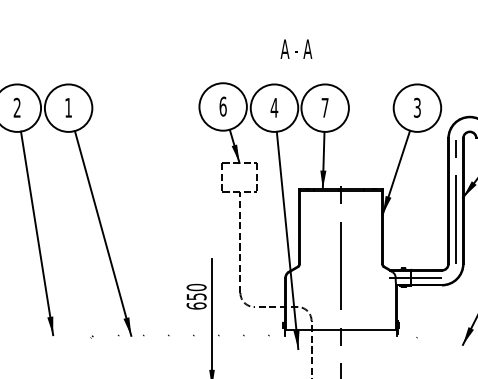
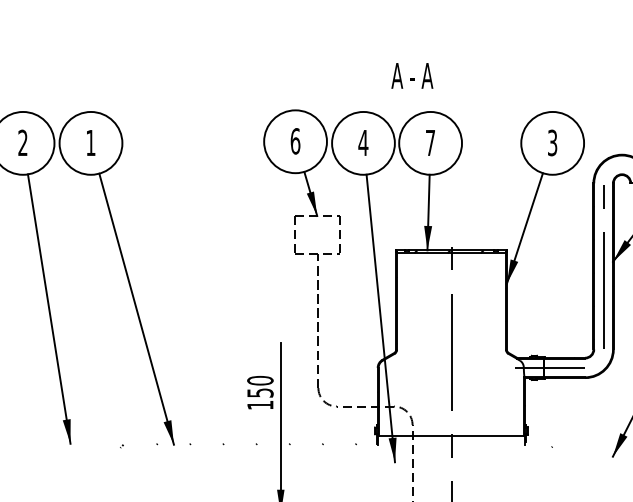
text: (296, 48) -> (412, 74), moved
text: (196, 305) -> (260, 404), 650 -> 150

